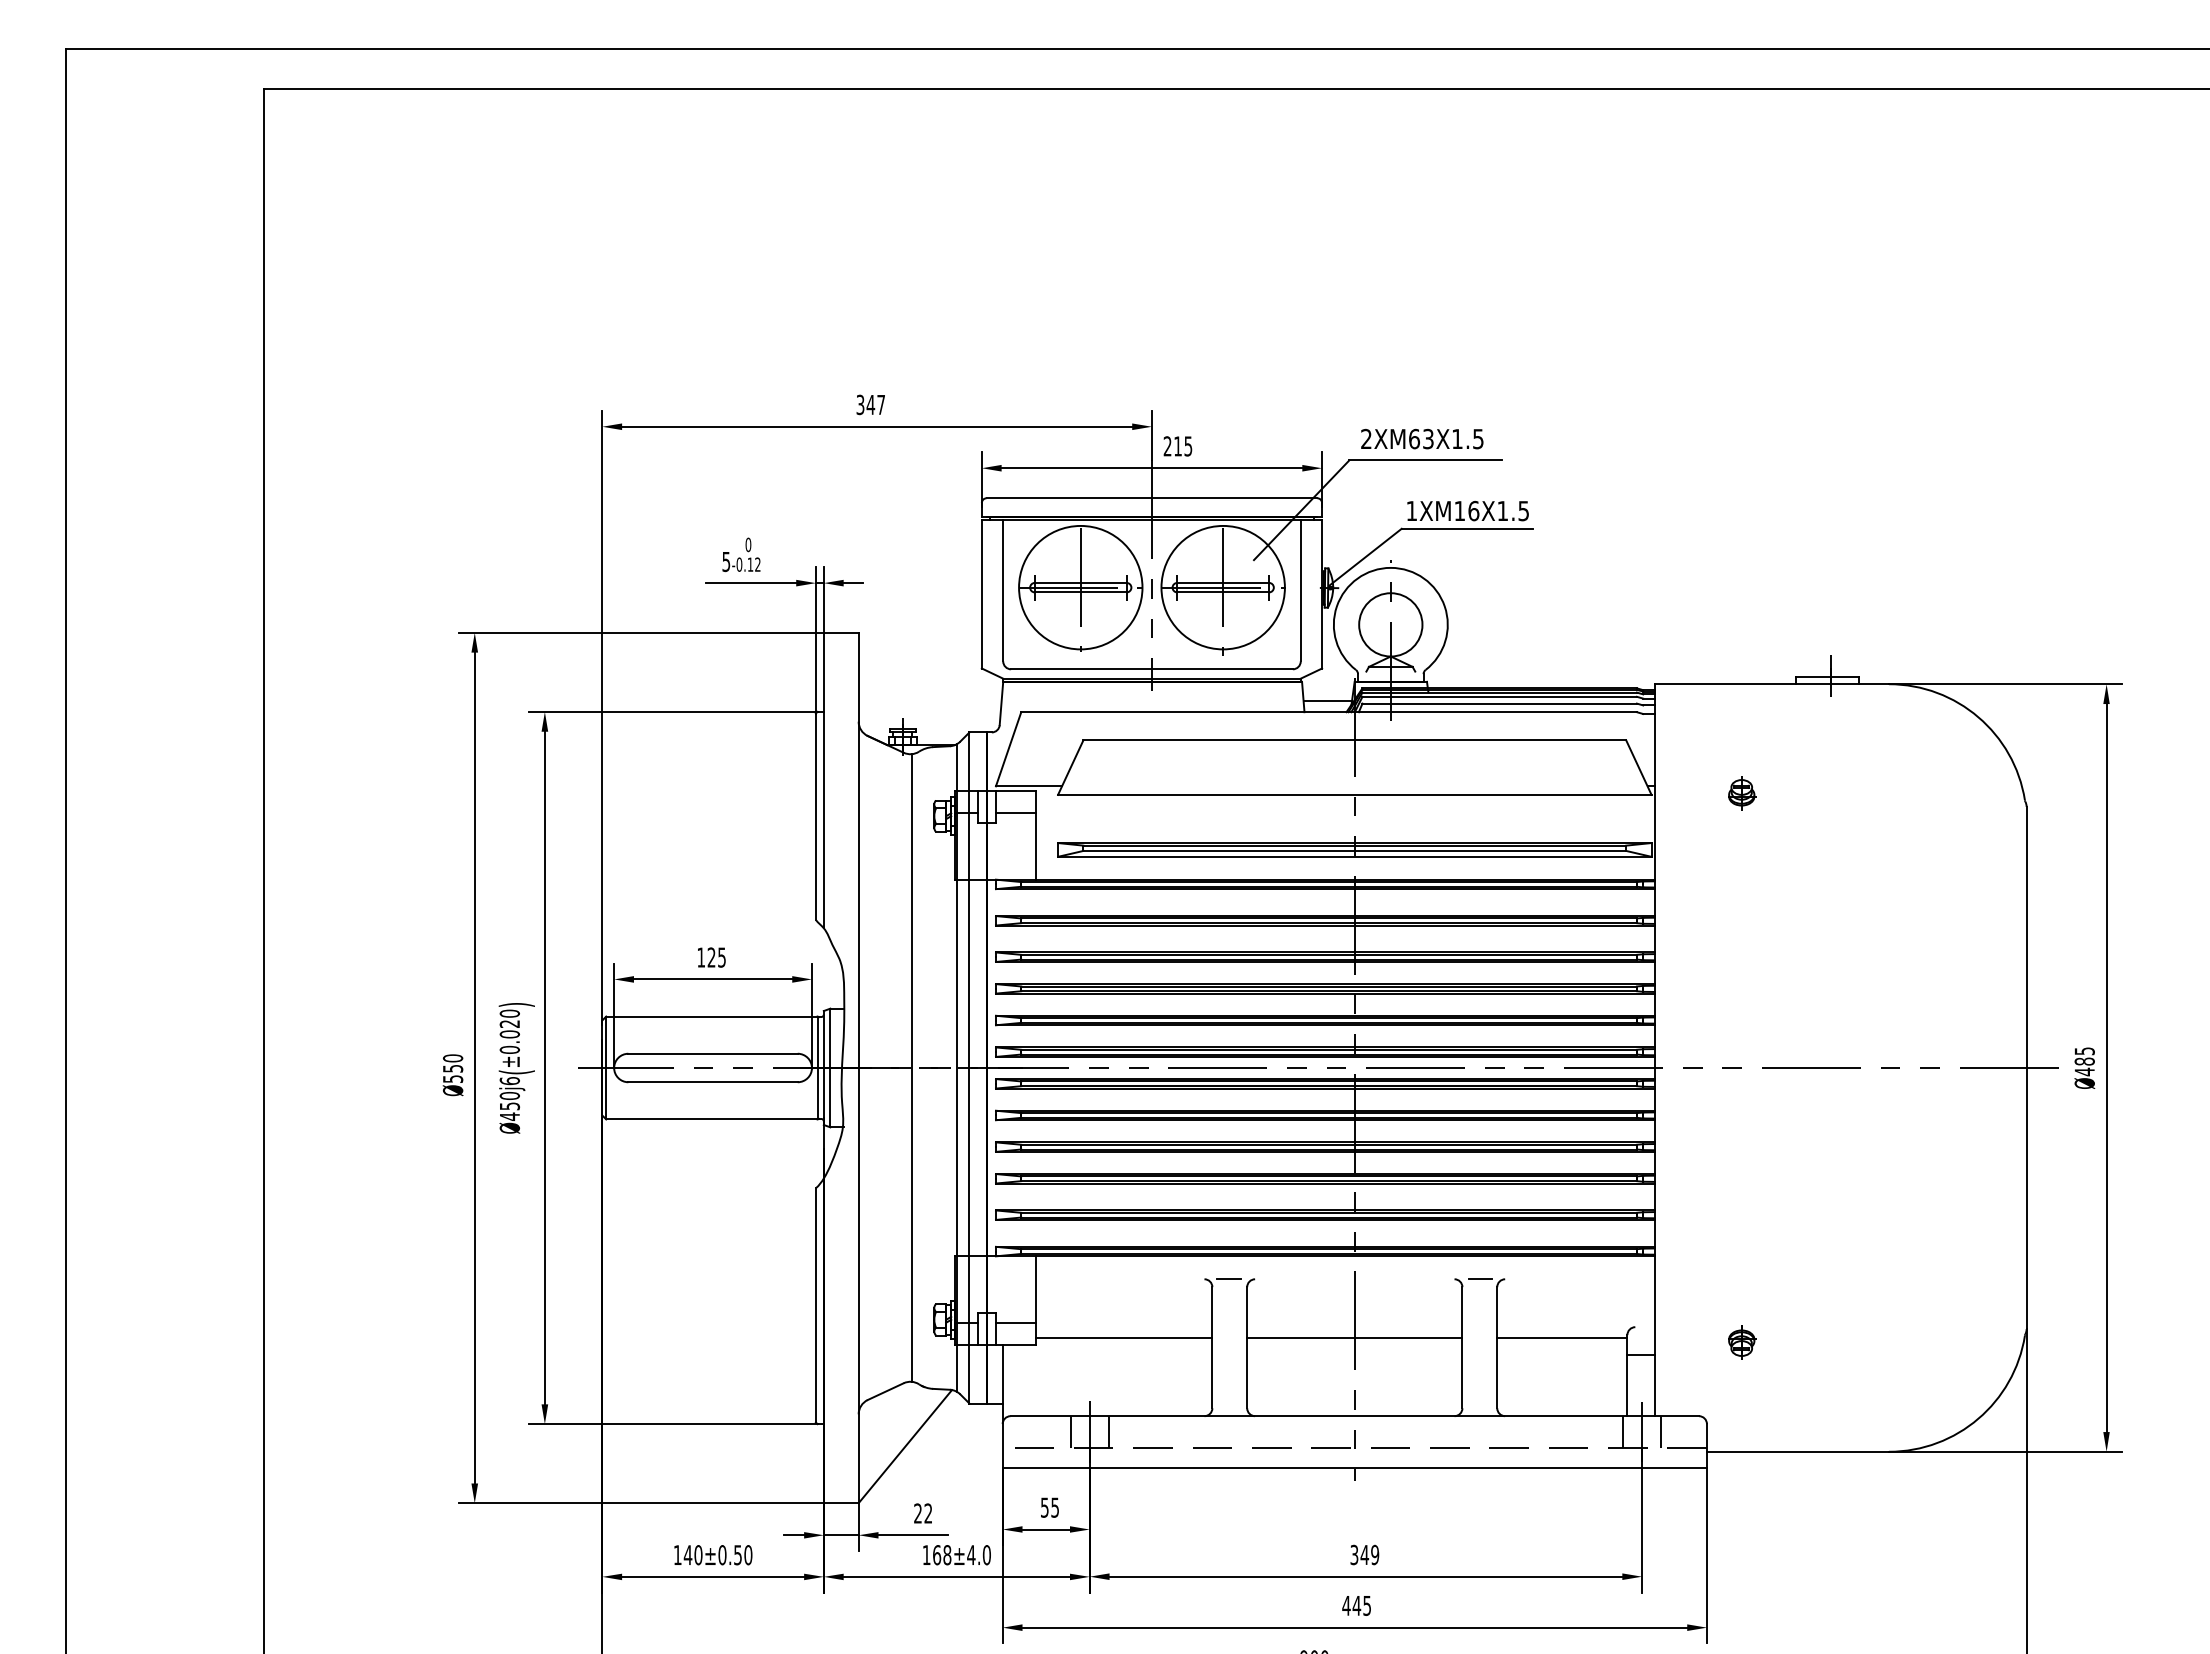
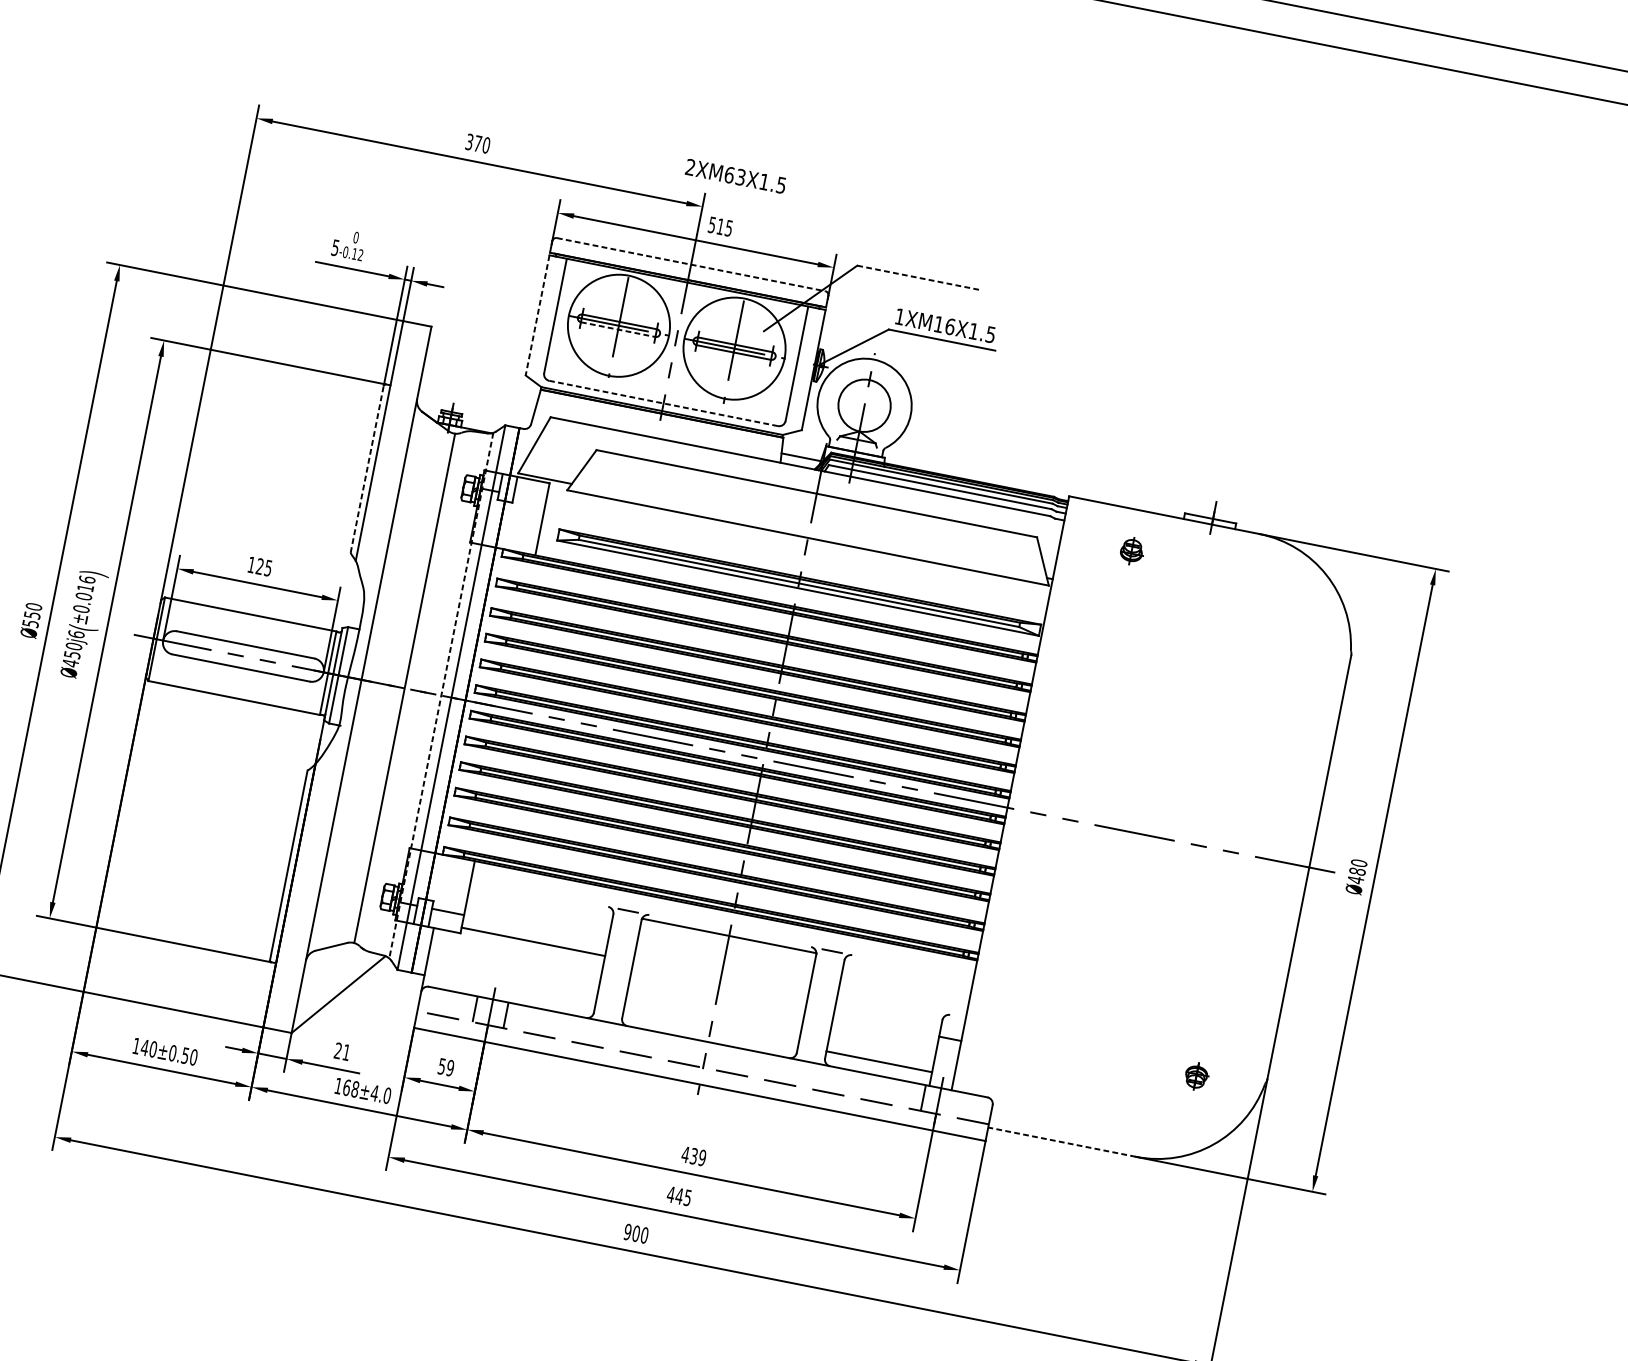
text: (875, 404) -> (481, 144), 347 -> 370
text: (1422, 438) -> (736, 175), moved
text: (1167, 446) -> (712, 225), 215 -> 515
line: (1425, 460) -> (919, 277), solid -> dashed
line: (1152, 498) -> (691, 264), solid -> dashed
line: (1080, 592) -> (617, 329), solid -> dashed
line: (981, 594) -> (537, 315), solid -> dashed
line: (1151, 669) -> (663, 403), solid -> dashed
part: (1742, 793) -> (1132, 551), moved
line: (1015, 813) -> (529, 498), removed
line: (815, 816) -> (366, 468), solid -> dashed
text: (509, 1018) -> (86, 583), ±0.020 -> ±0.016
text: (2084, 1051) -> (1358, 863), Ø485 -> Ø480
line: (956, 1068) -> (440, 695), solid -> dashed
line: (1354, 1338) -> (728, 936), moved
line: (1562, 1338) -> (879, 1061), moved
part: (1742, 1342) -> (1196, 1076), moved
line: (1661, 1431) -> (954, 1103), removed
line: (1797, 1451) -> (1061, 1141), solid -> dashed
text: (1055, 1507) -> (450, 1068), 55 -> 59
text: (928, 1513) -> (346, 1052), 22 -> 21
text: (1359, 1554) -> (689, 1155), 349 -> 439

